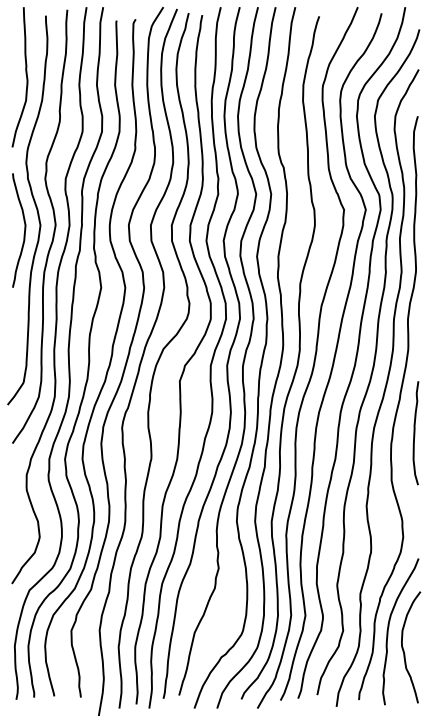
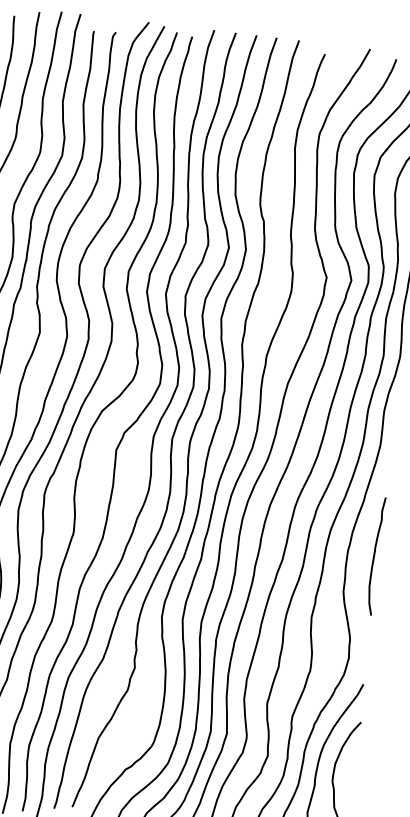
curve: (415, 433) -> (375, 556), moved

